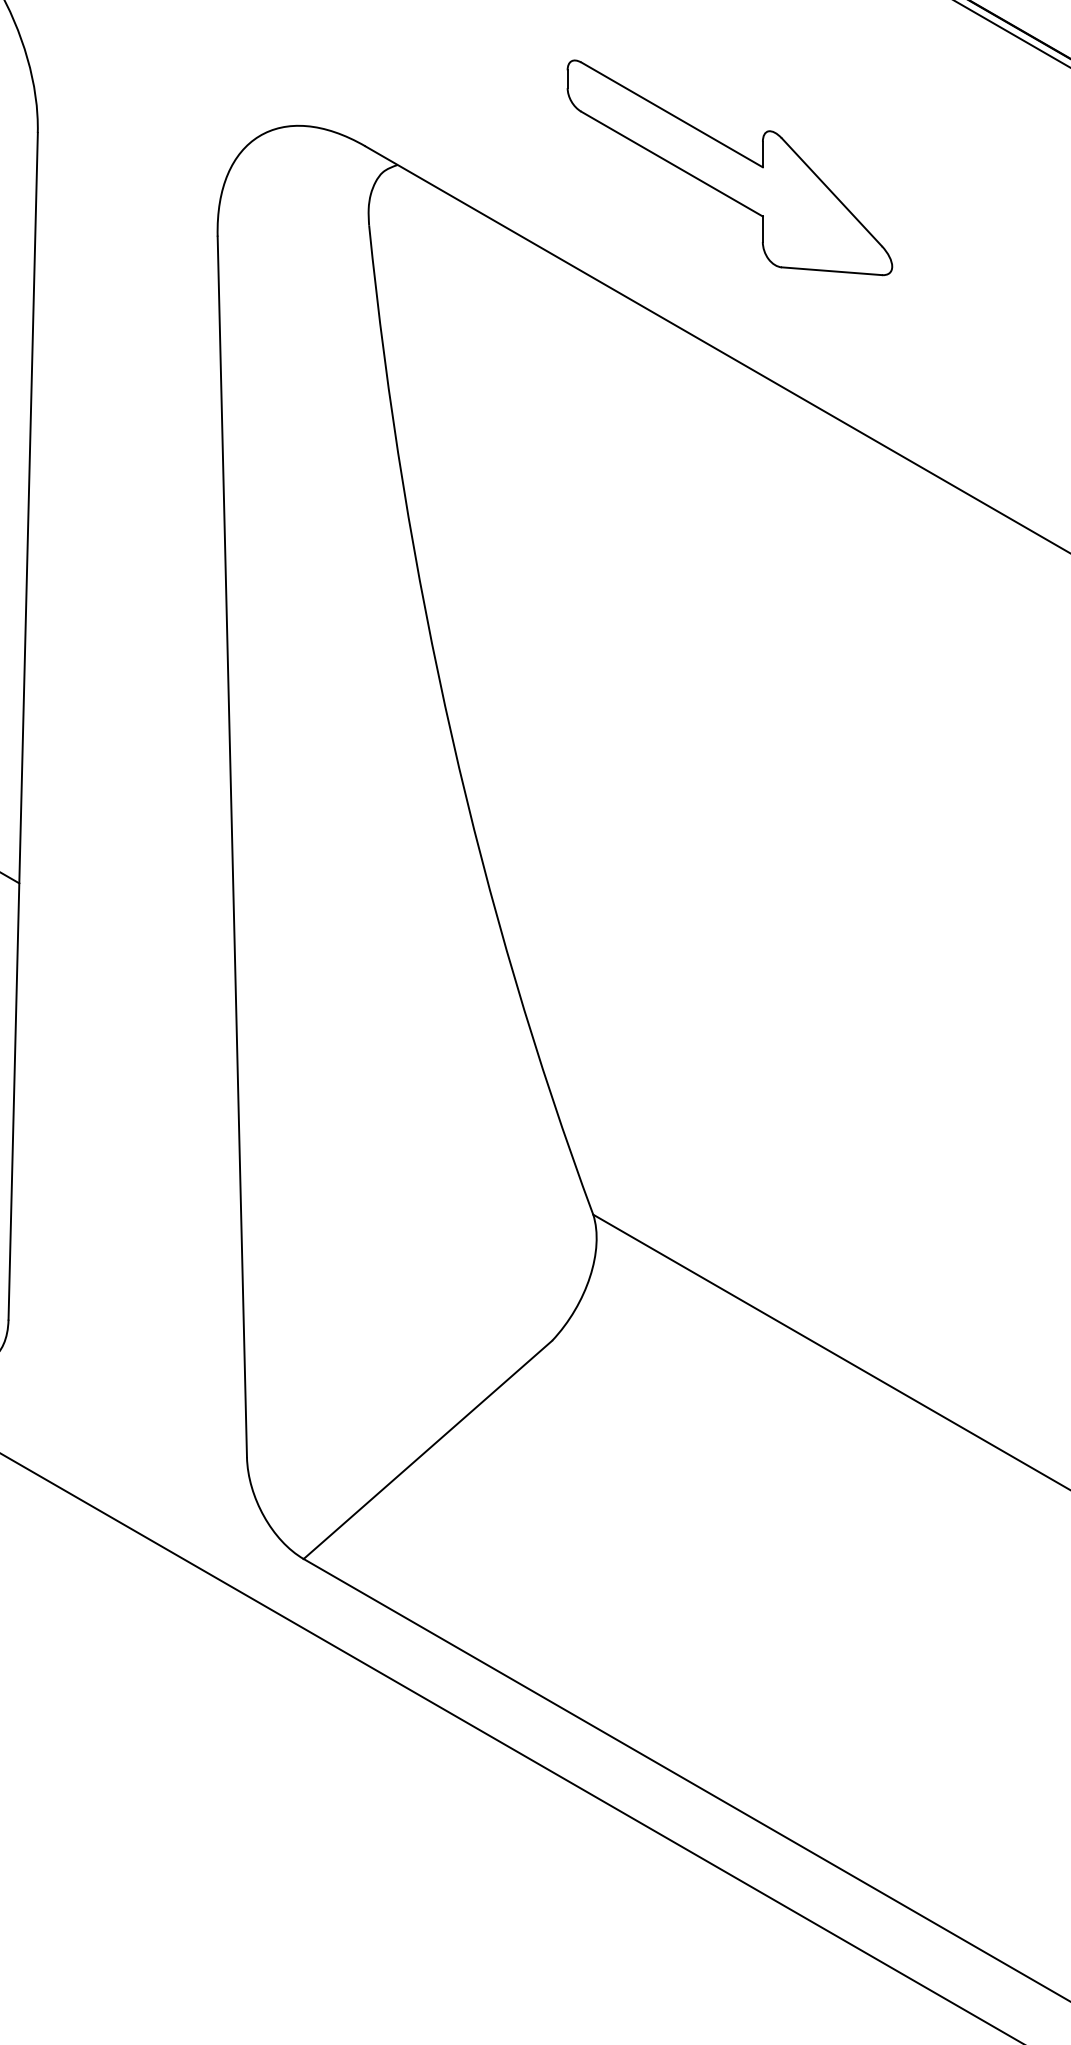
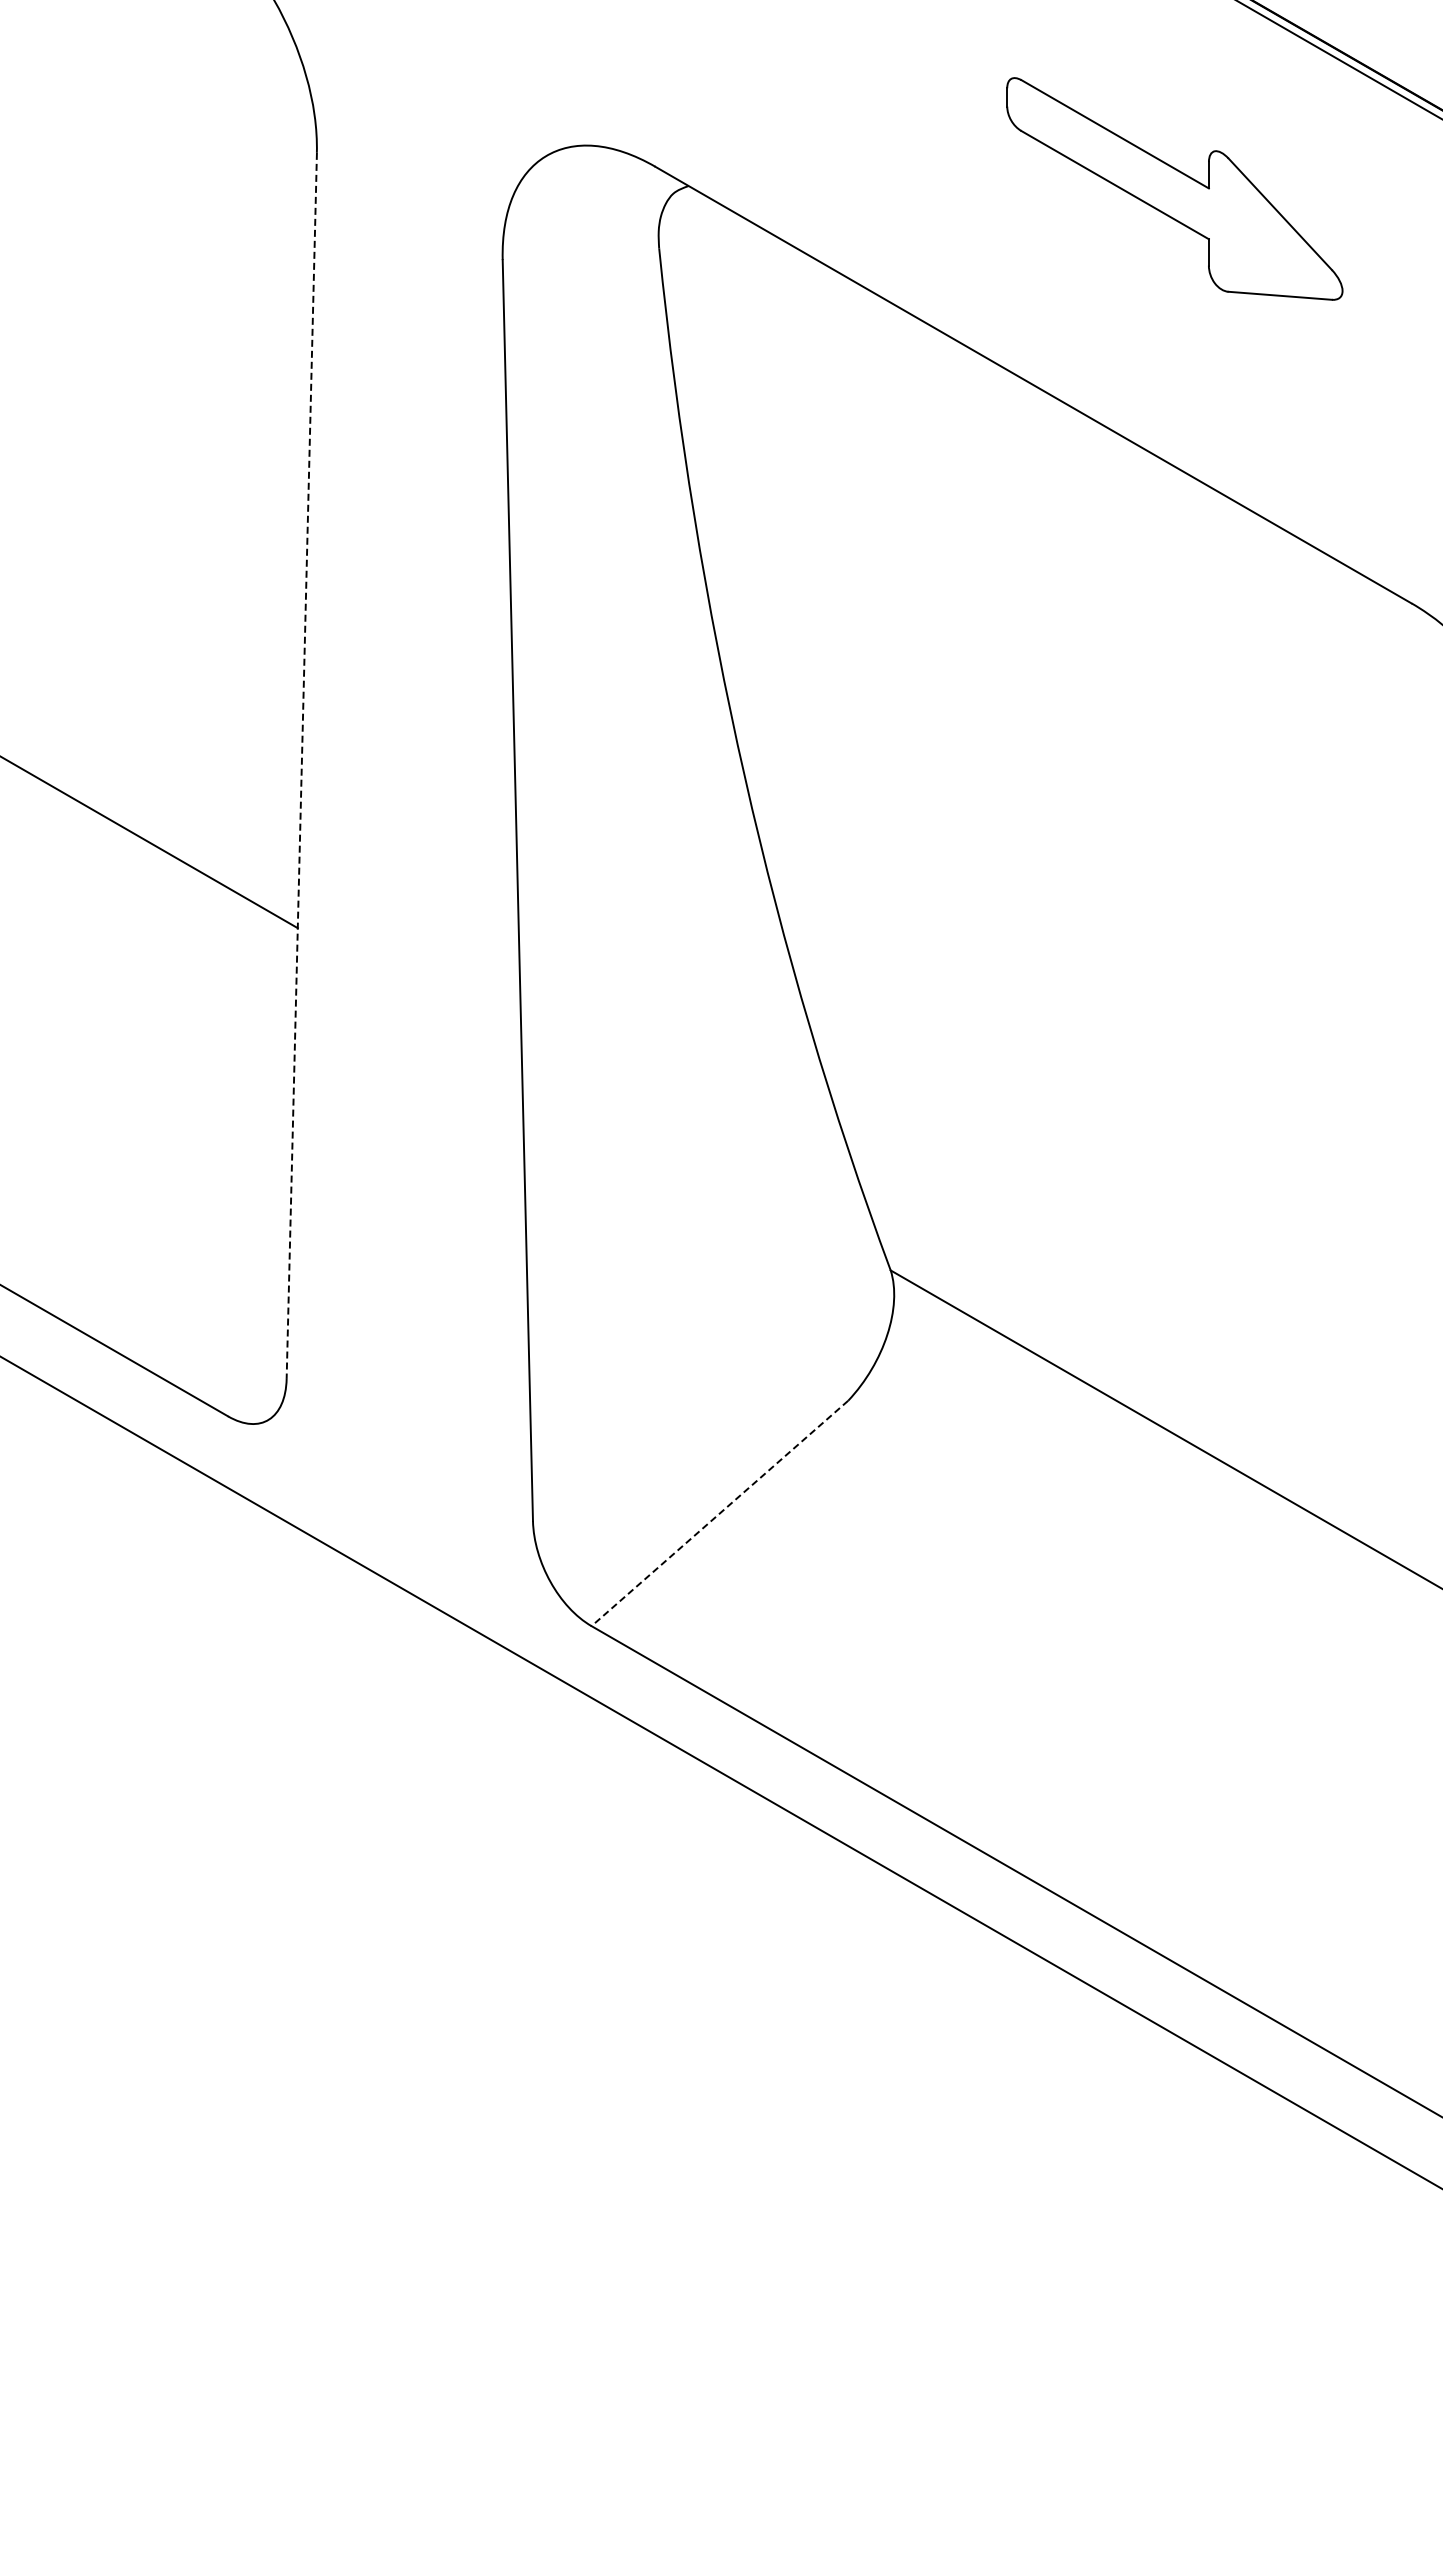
part: (729, 167) -> (1174, 188), moved
line: (22, 726) -> (301, 766), solid -> dashed
line: (427, 1449) -> (719, 1513), solid -> dashed

